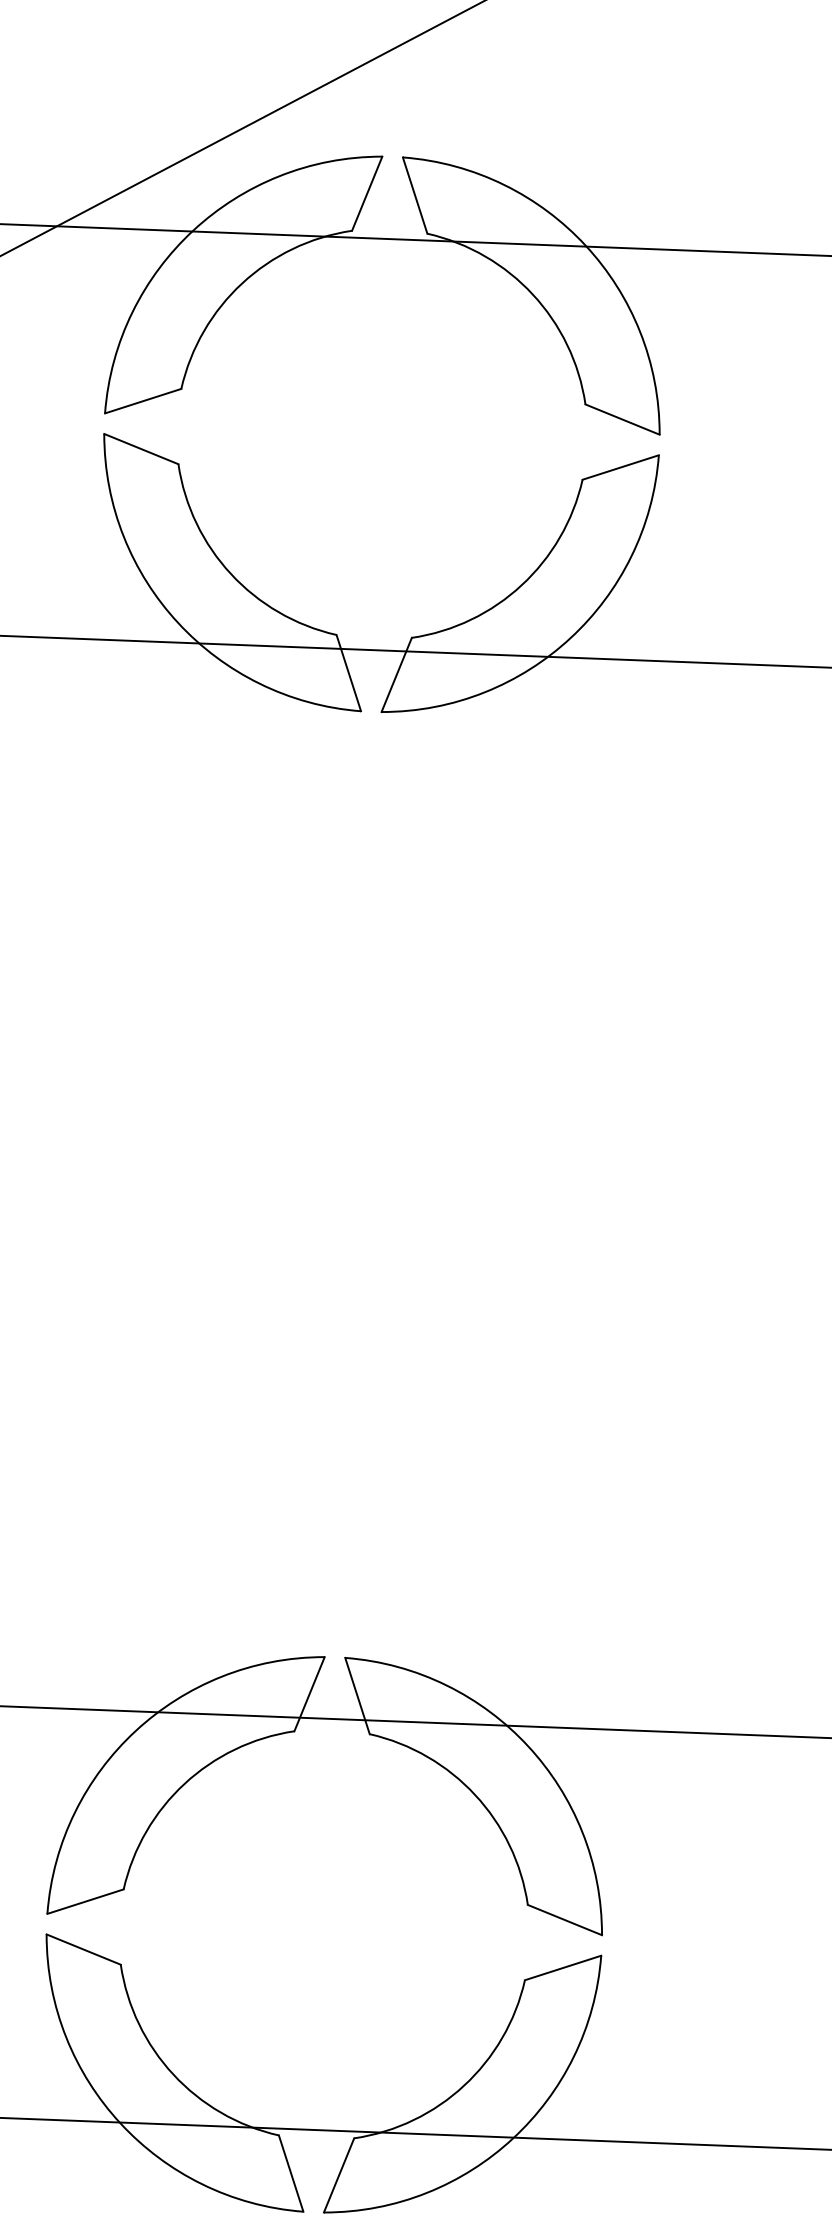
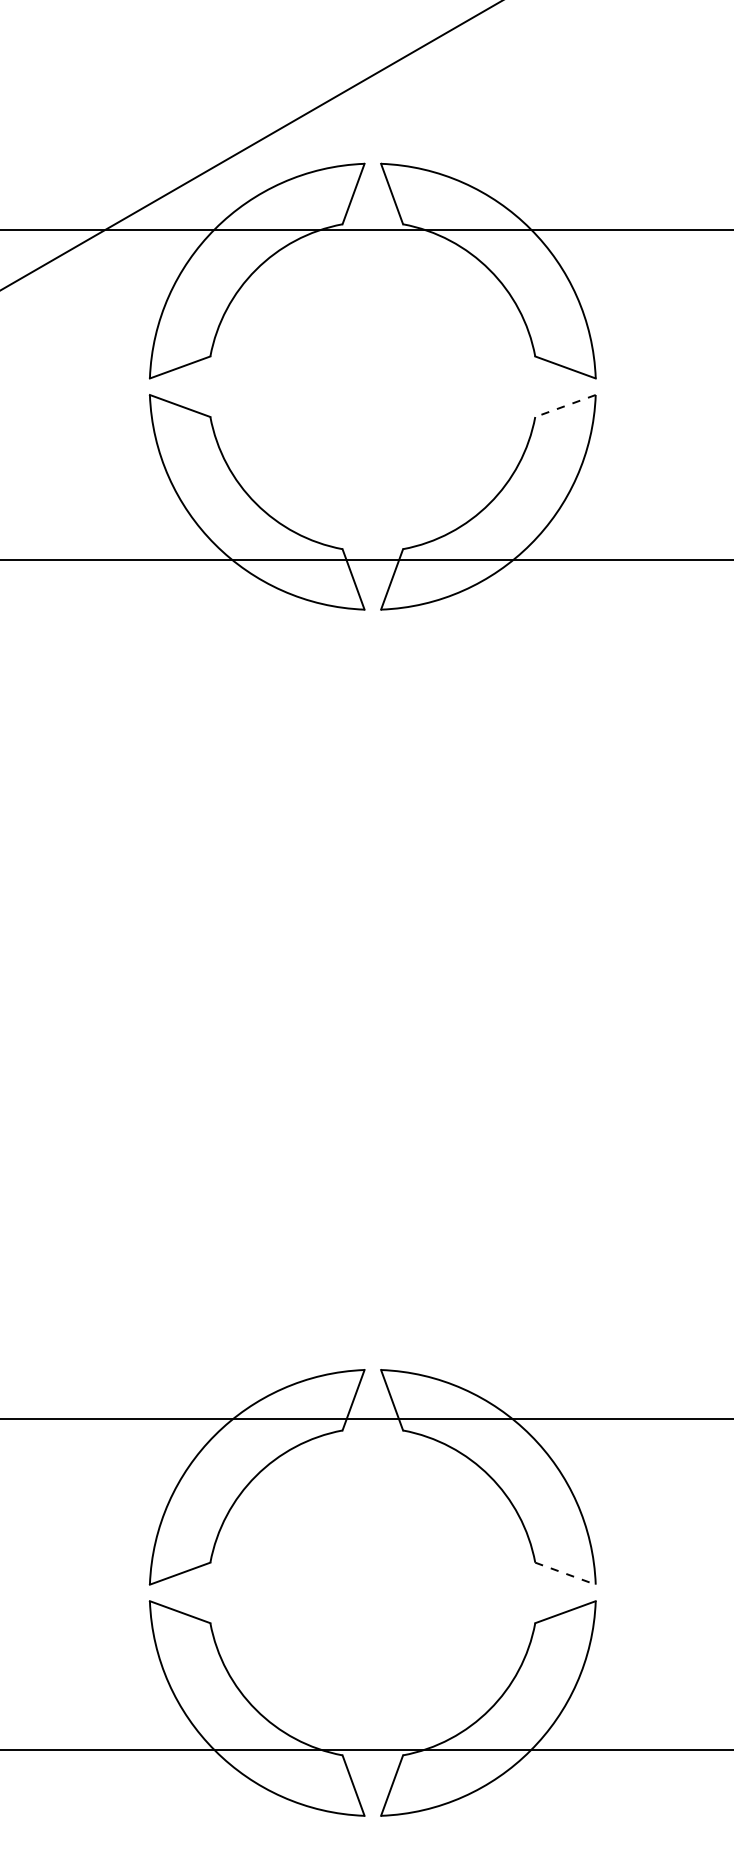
line: (620, 468) -> (565, 406), solid -> dashed
line: (564, 1919) -> (565, 1573), solid -> dashed

